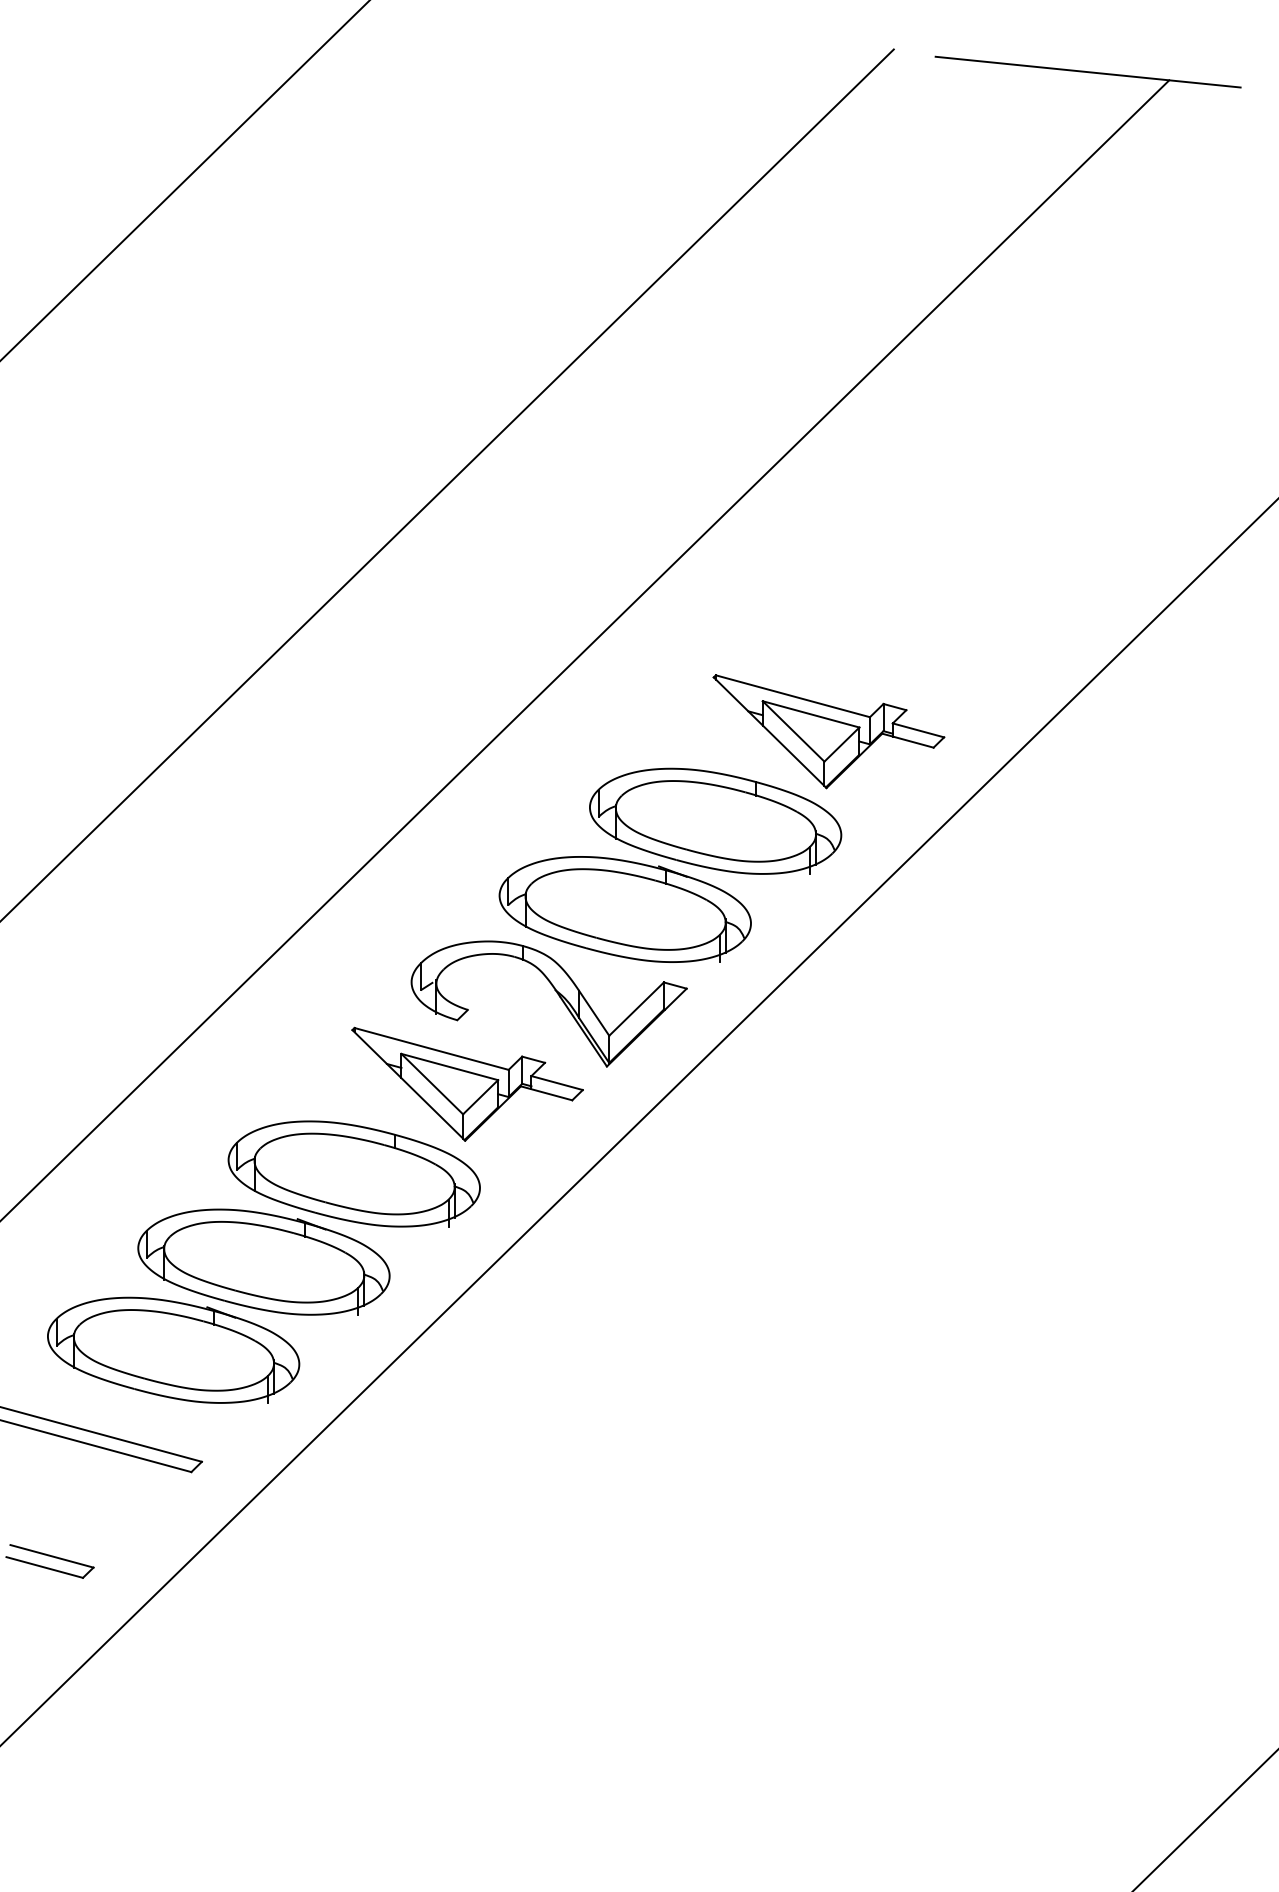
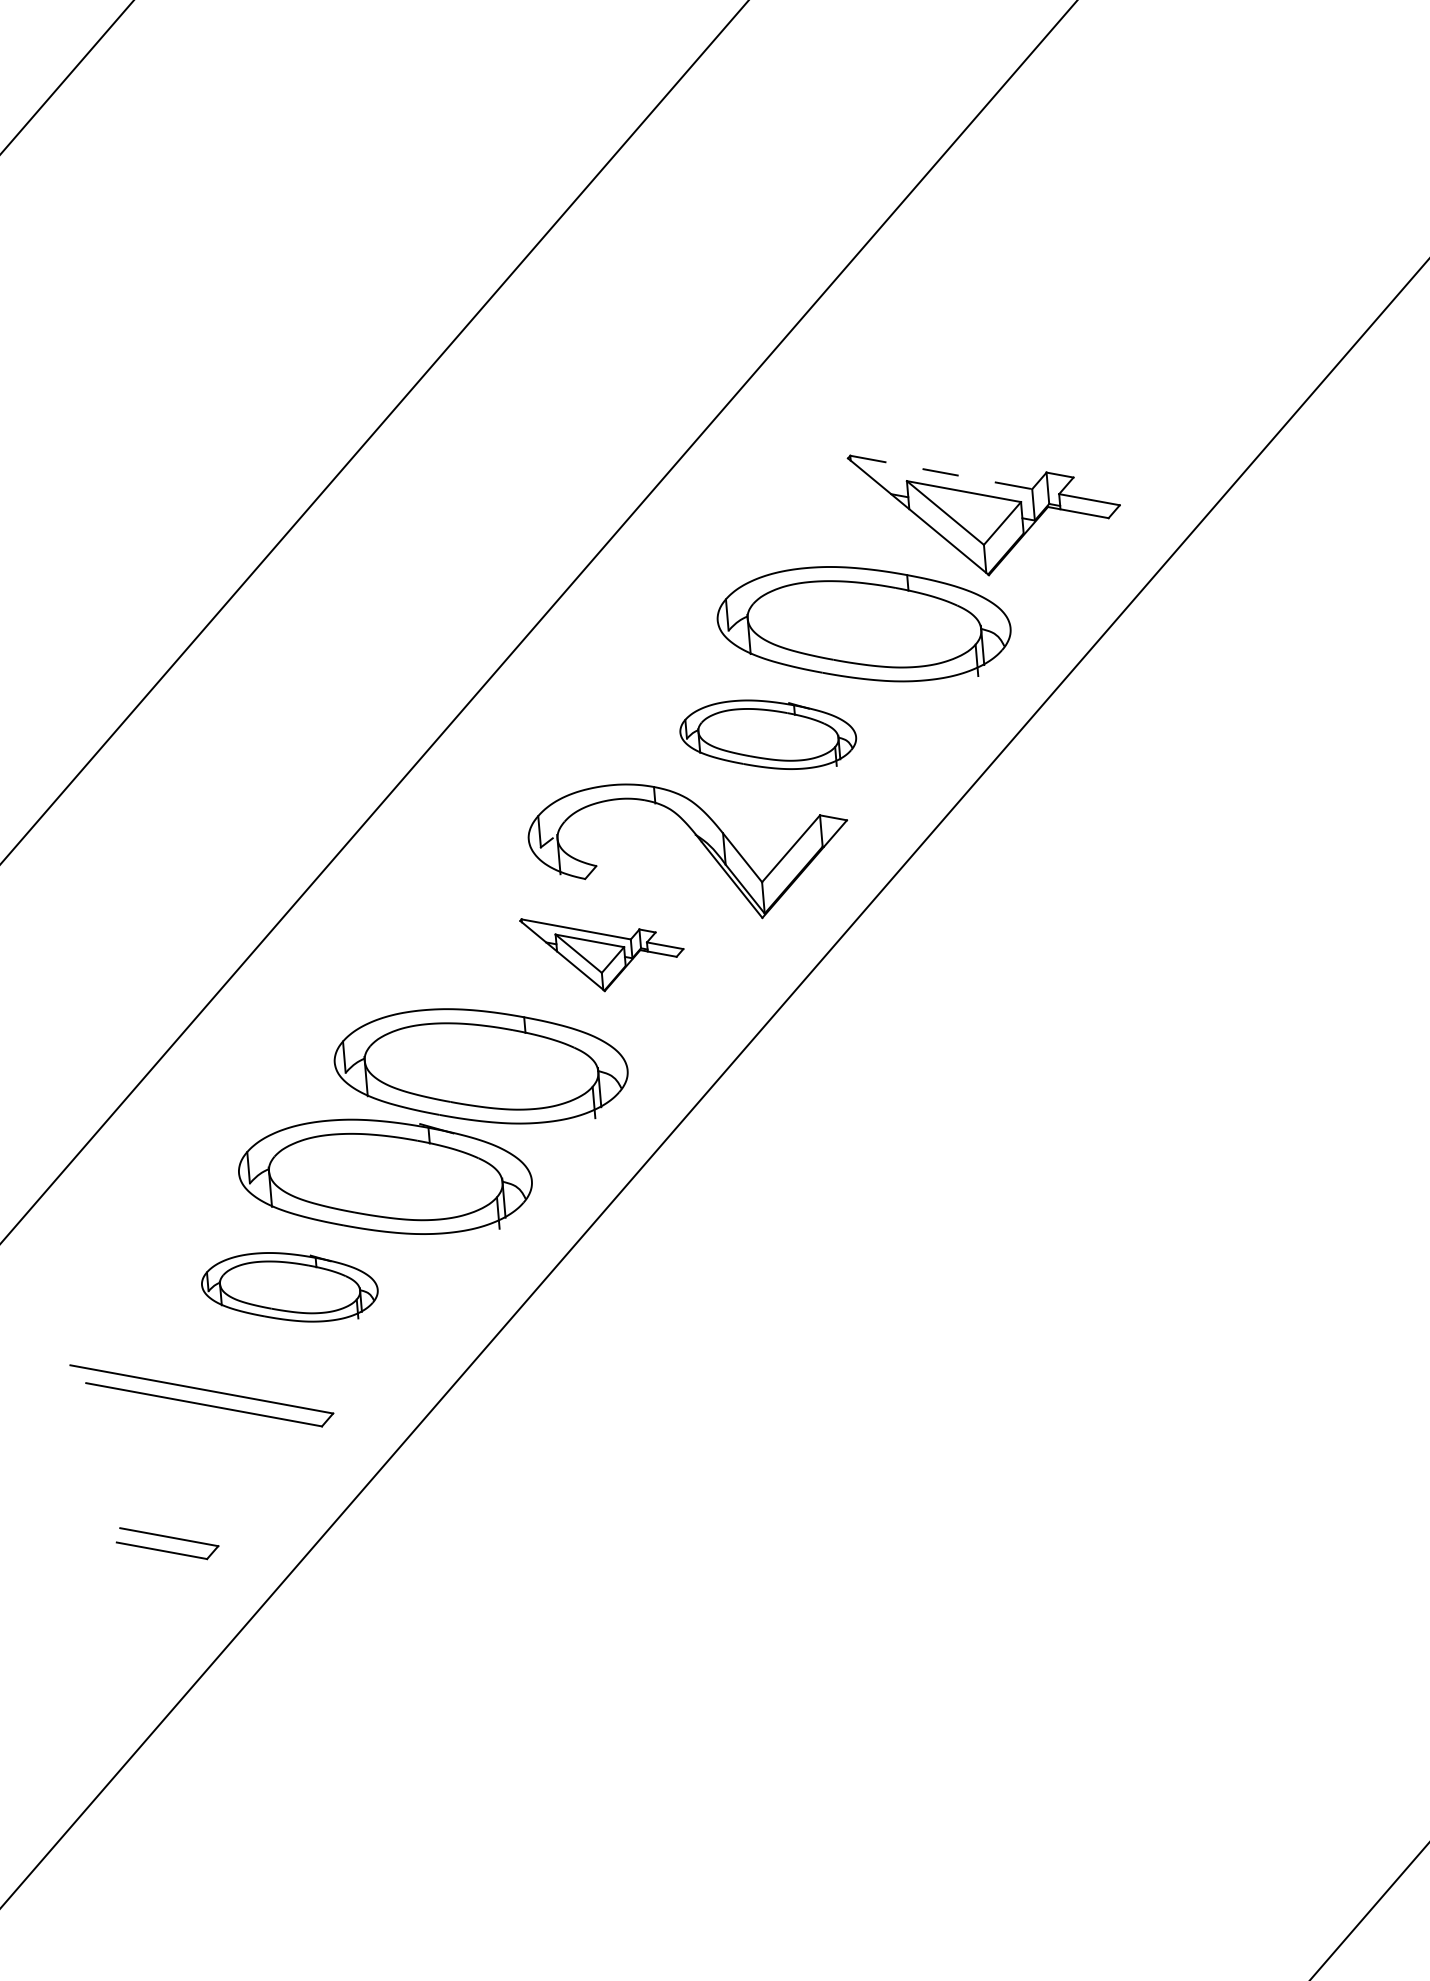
line: (792, 696) -> (940, 472), solid -> dashed
part: (624, 909) -> (767, 734), size x0.6
part: (467, 1083) -> (603, 951), size x0.6
part: (173, 1349) -> (289, 1286), size x0.6

